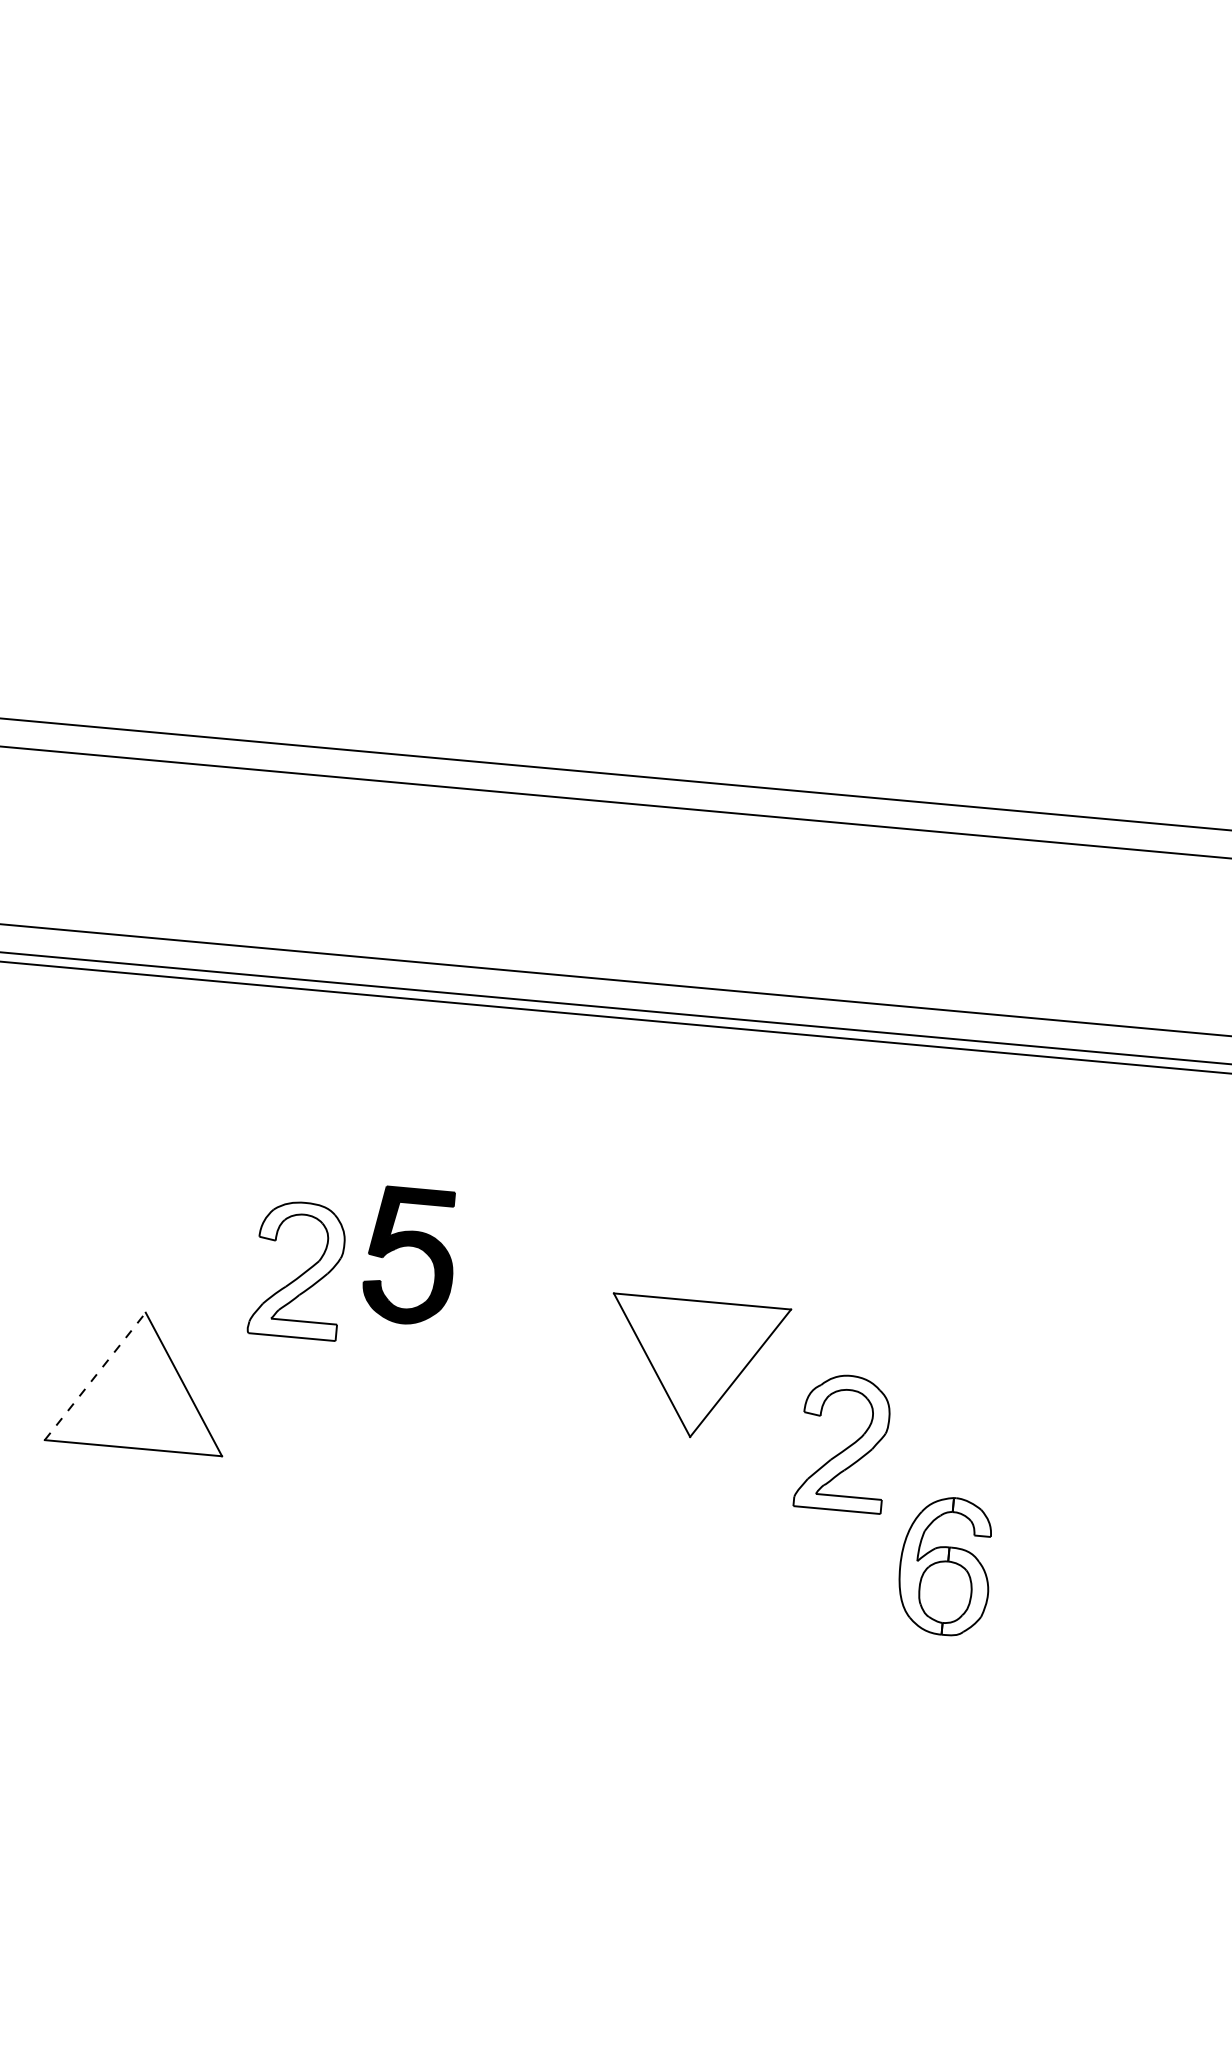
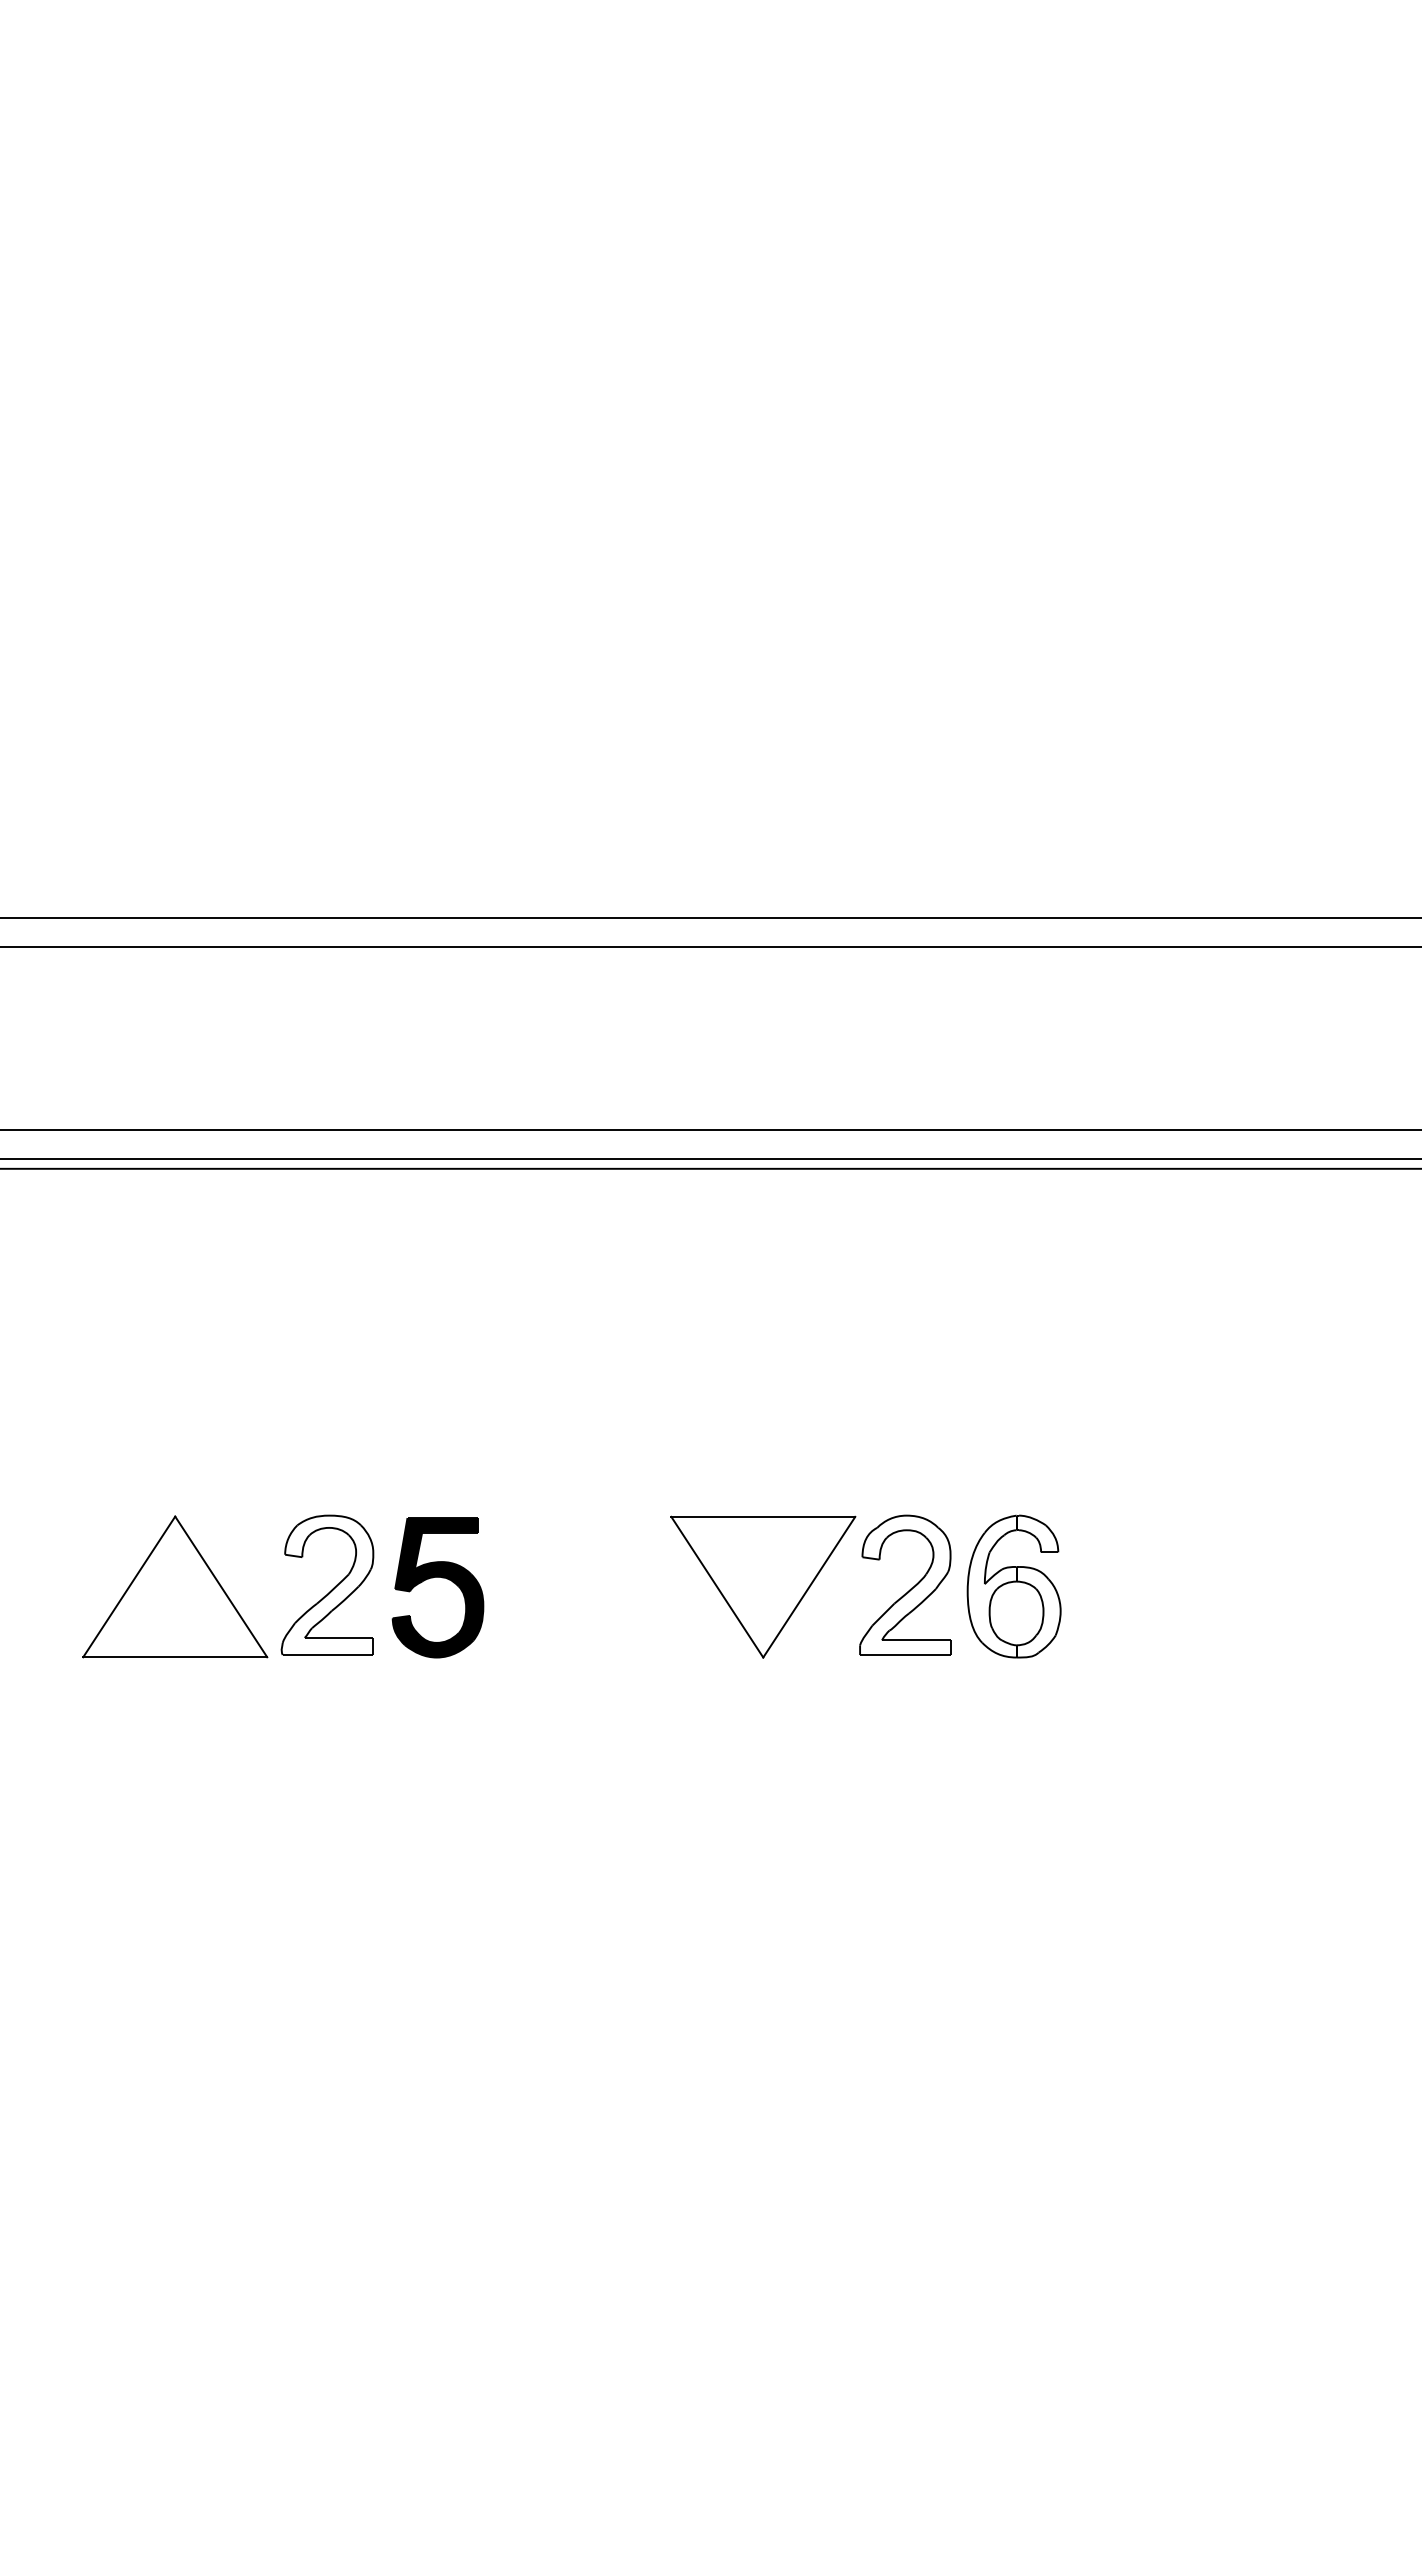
part: (406, 1246) -> (433, 1578), moved
part: (302, 1273) -> (332, 1588), moved
part: (696, 1368) -> (763, 1586), moved
line: (95, 1376) -> (129, 1586), dashed -> solid
part: (944, 1565) -> (1013, 1586), moved

